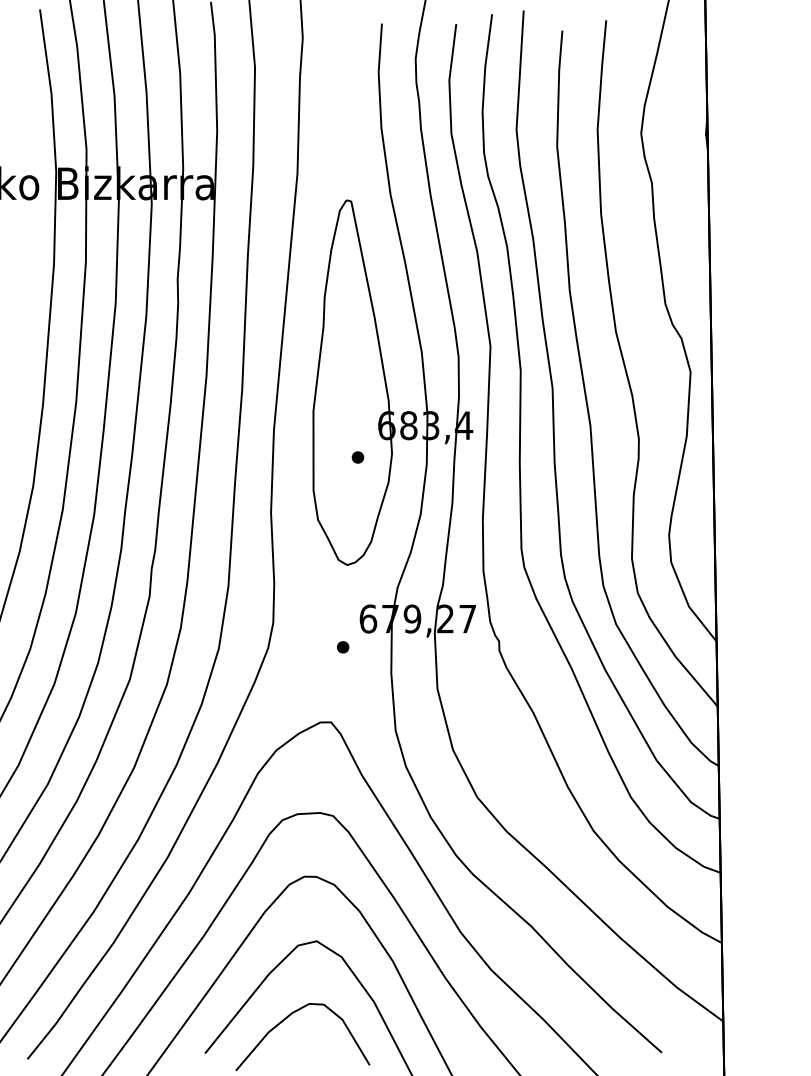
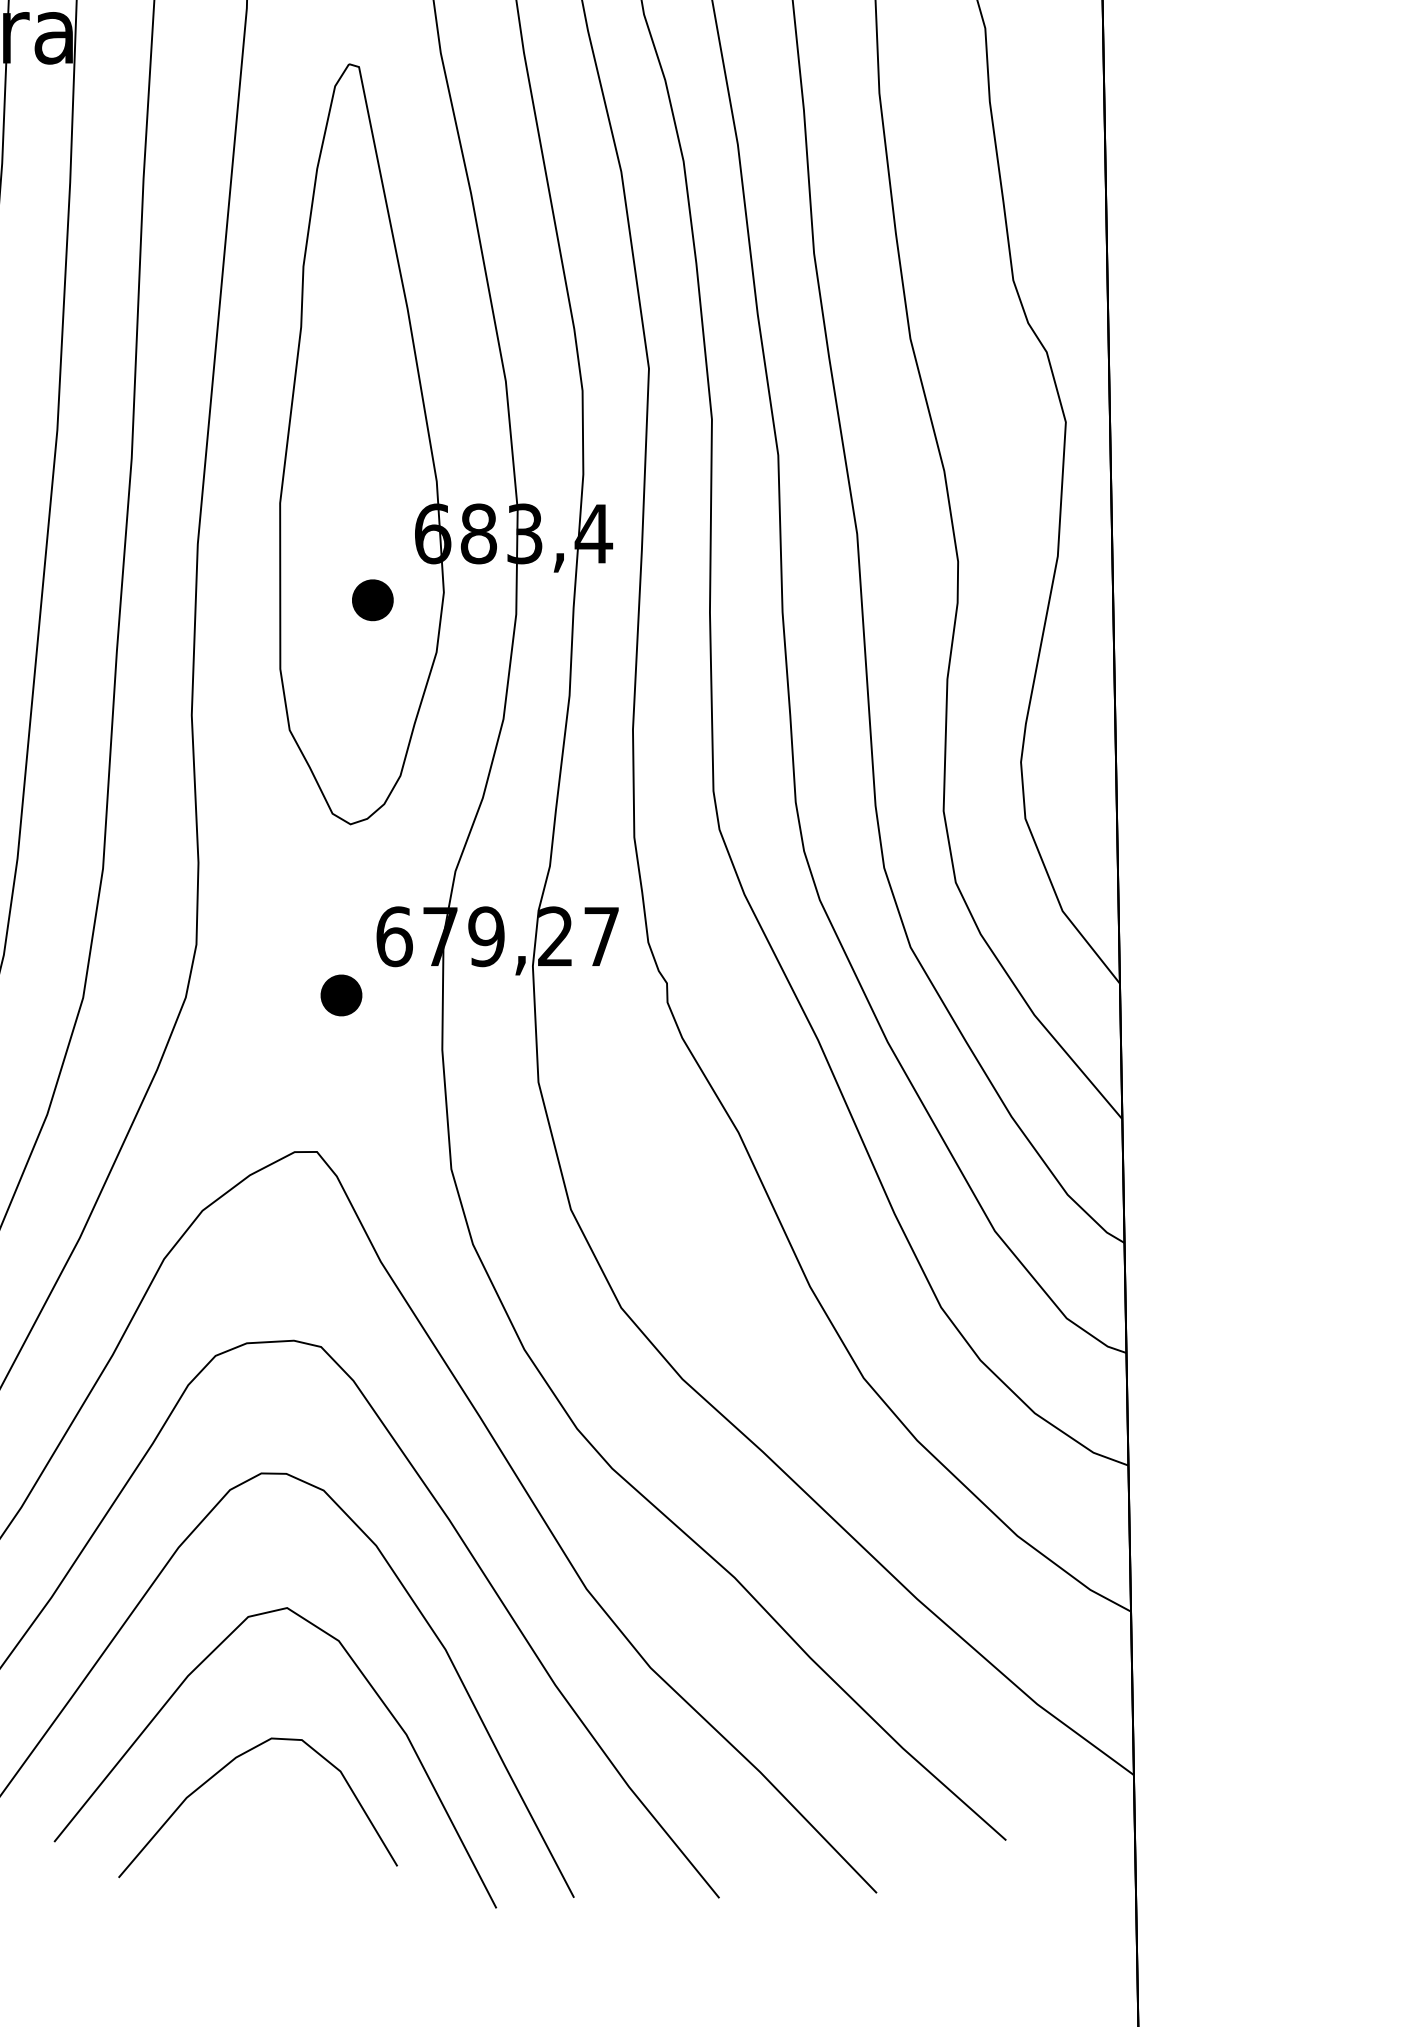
part: (357, 457) -> (371, 600), size x1.6
part: (343, 647) -> (342, 996), size x1.6

